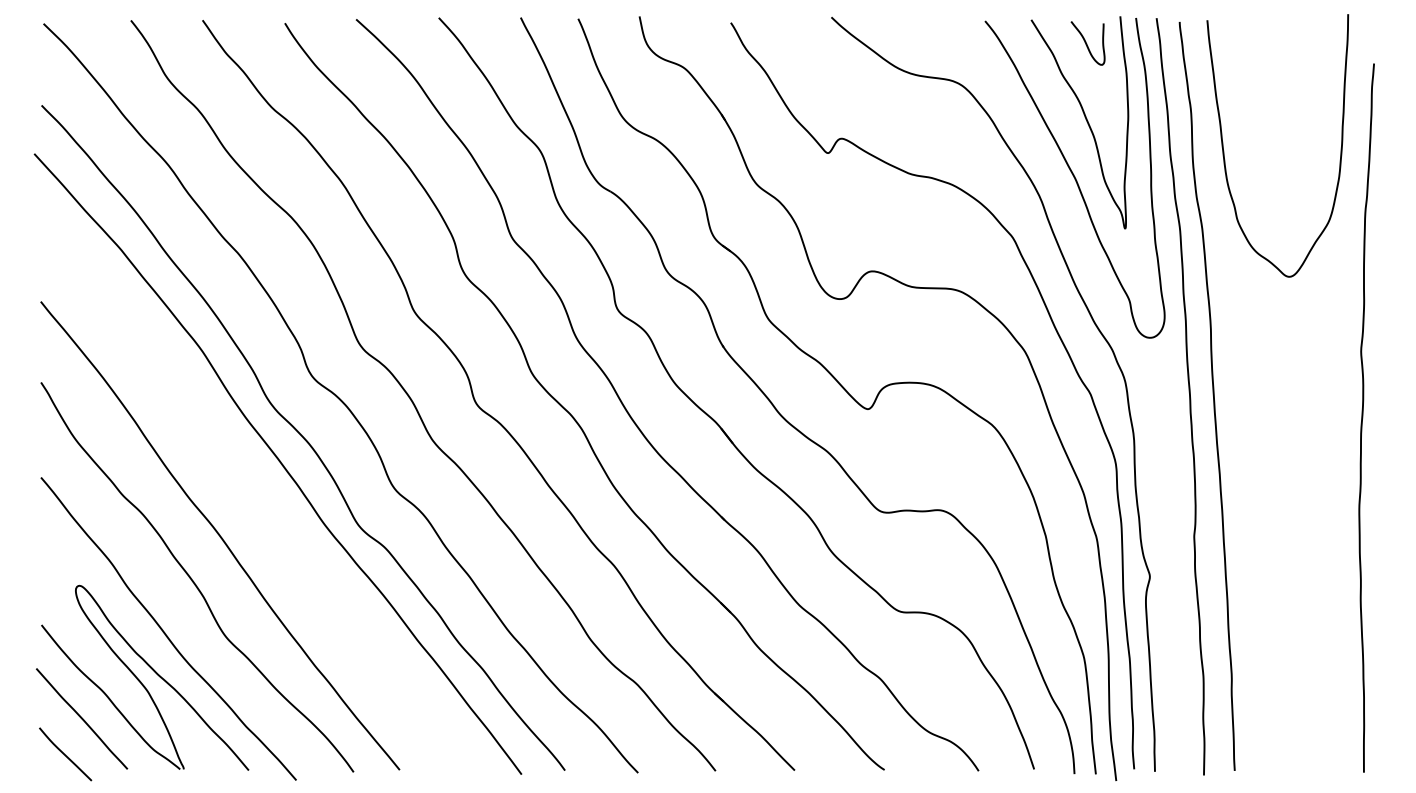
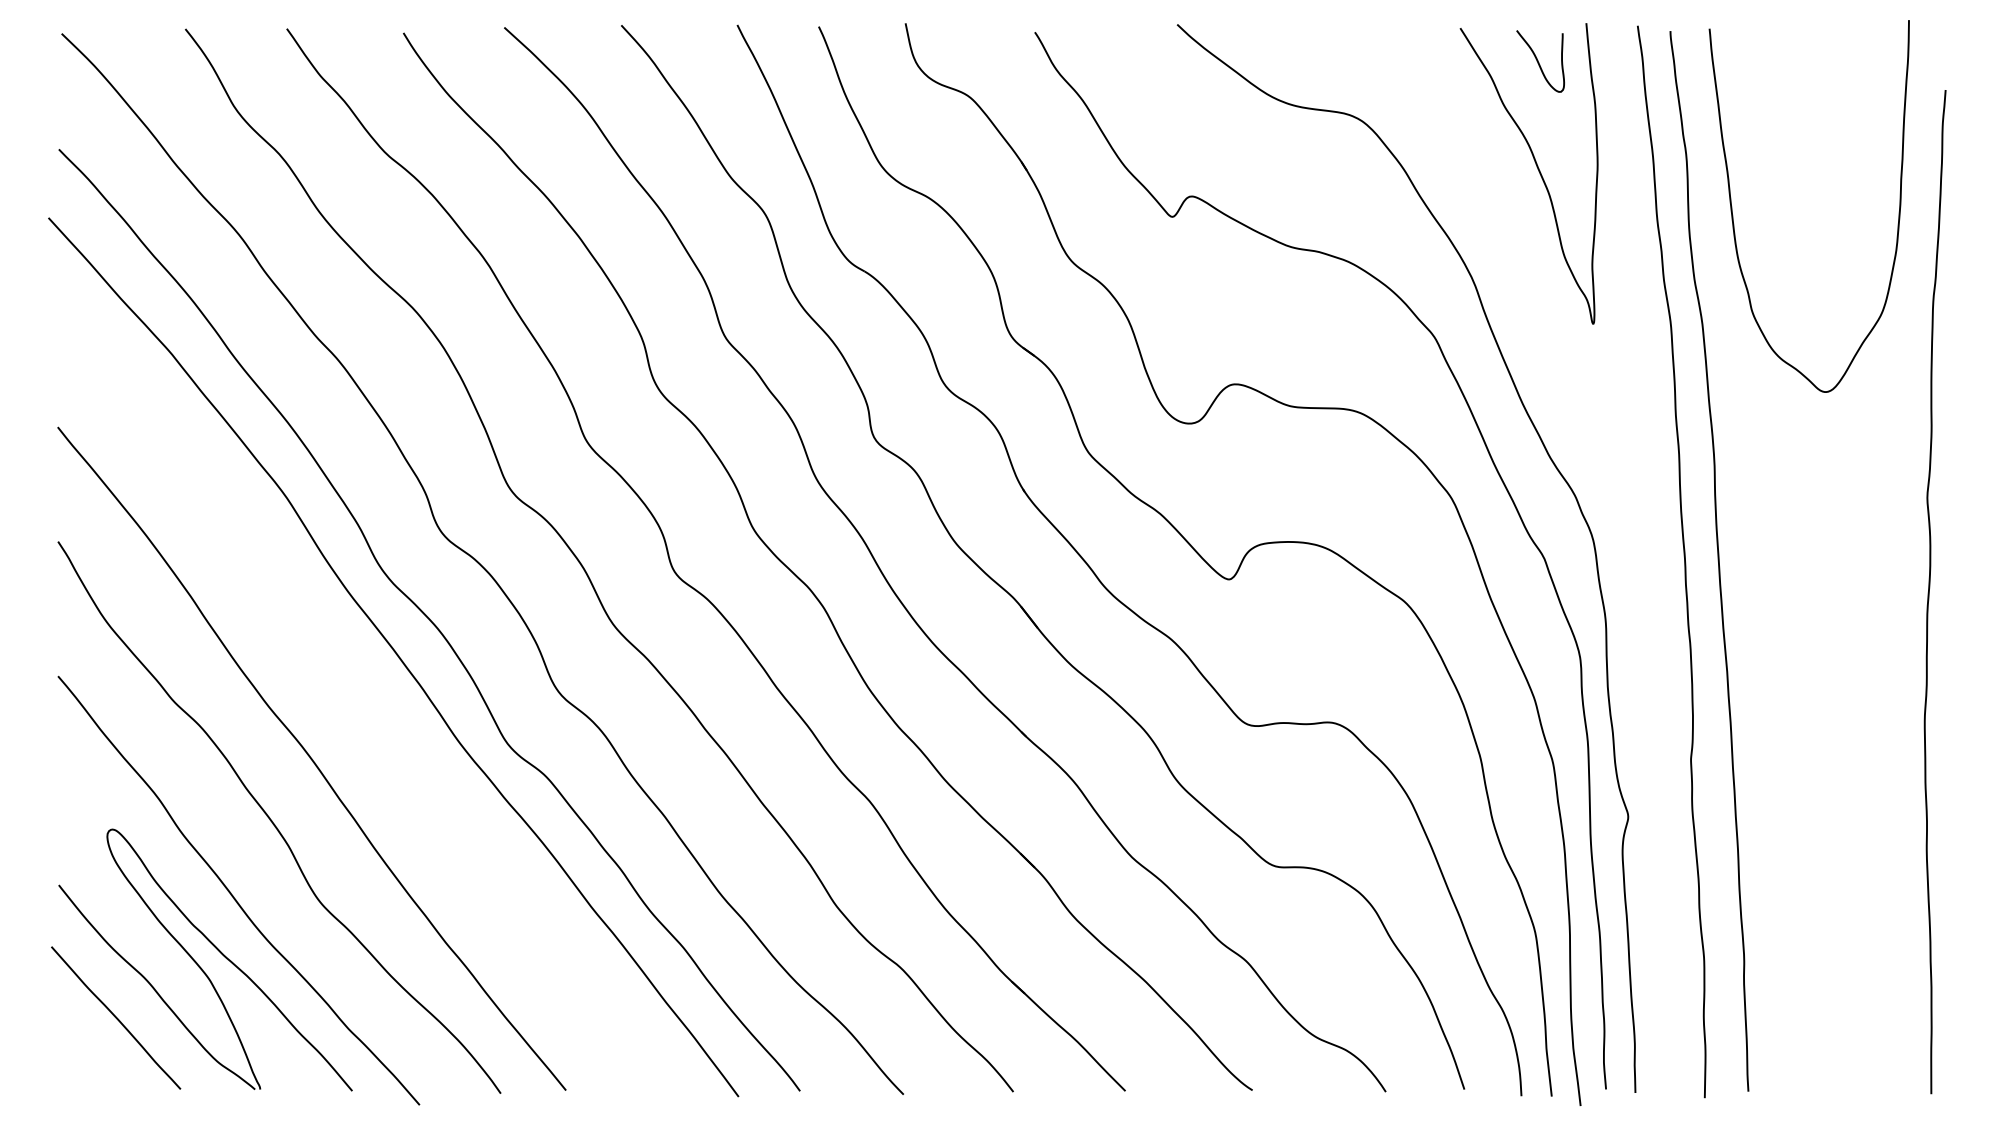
curve: (1074, 178) -> (1521, 252), removed
curve: (65, 754) -> (92, 1068), removed

